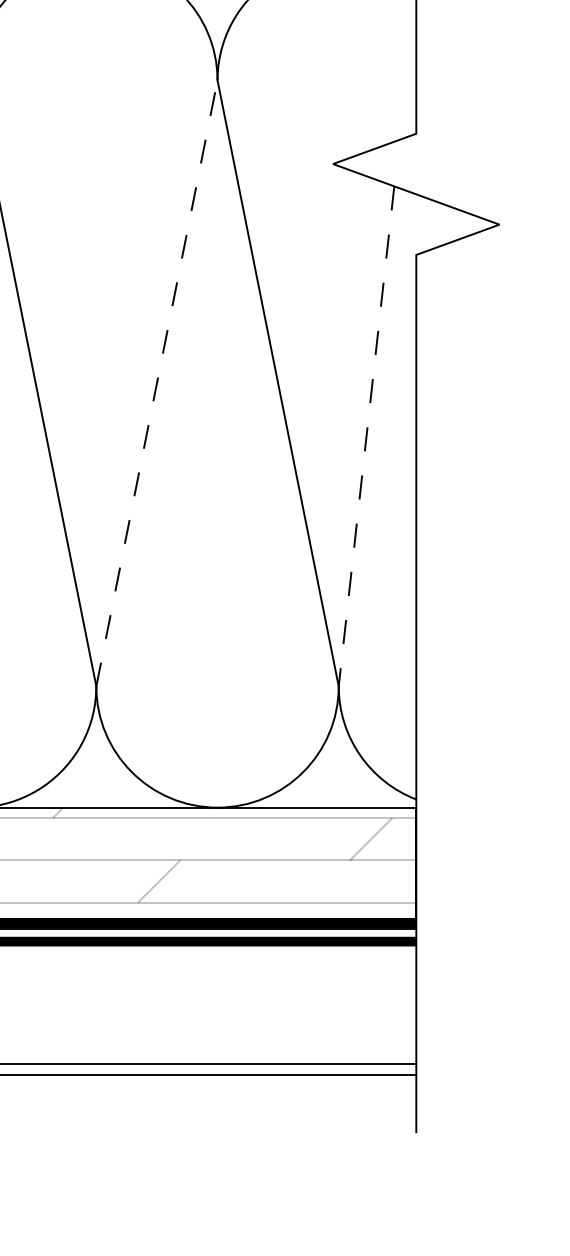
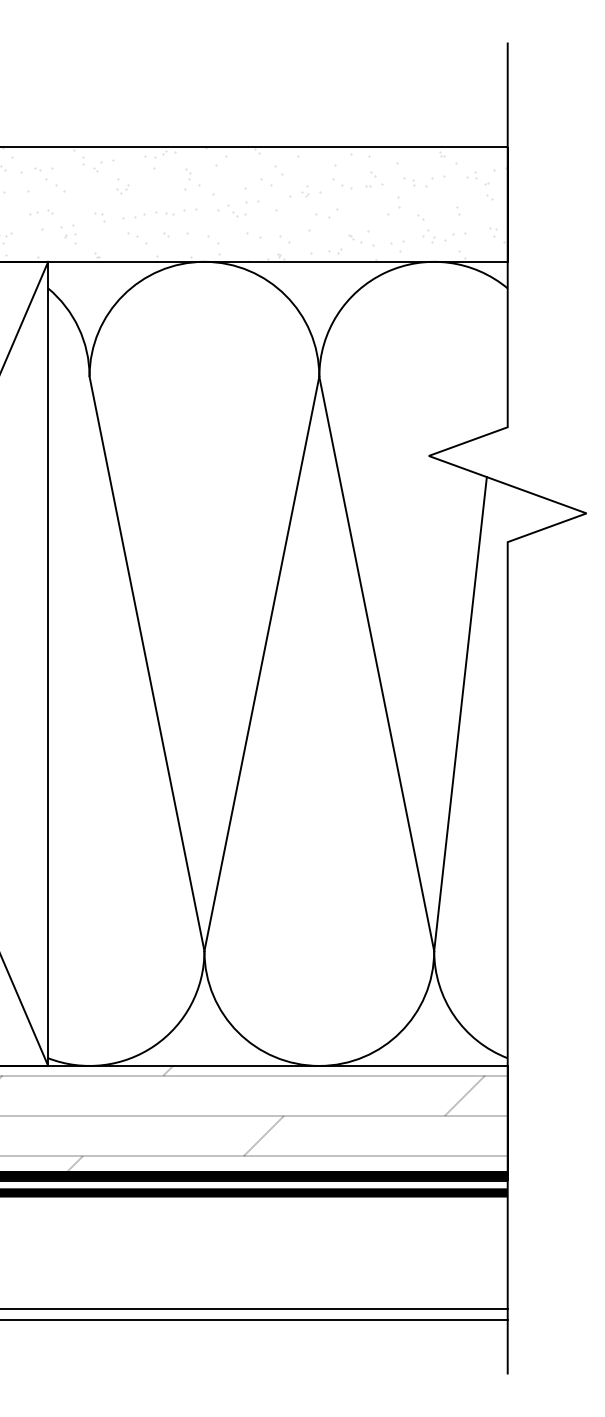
line: (156, 383) -> (261, 663), dashed -> solid
line: (366, 436) -> (460, 714), dashed -> solid

